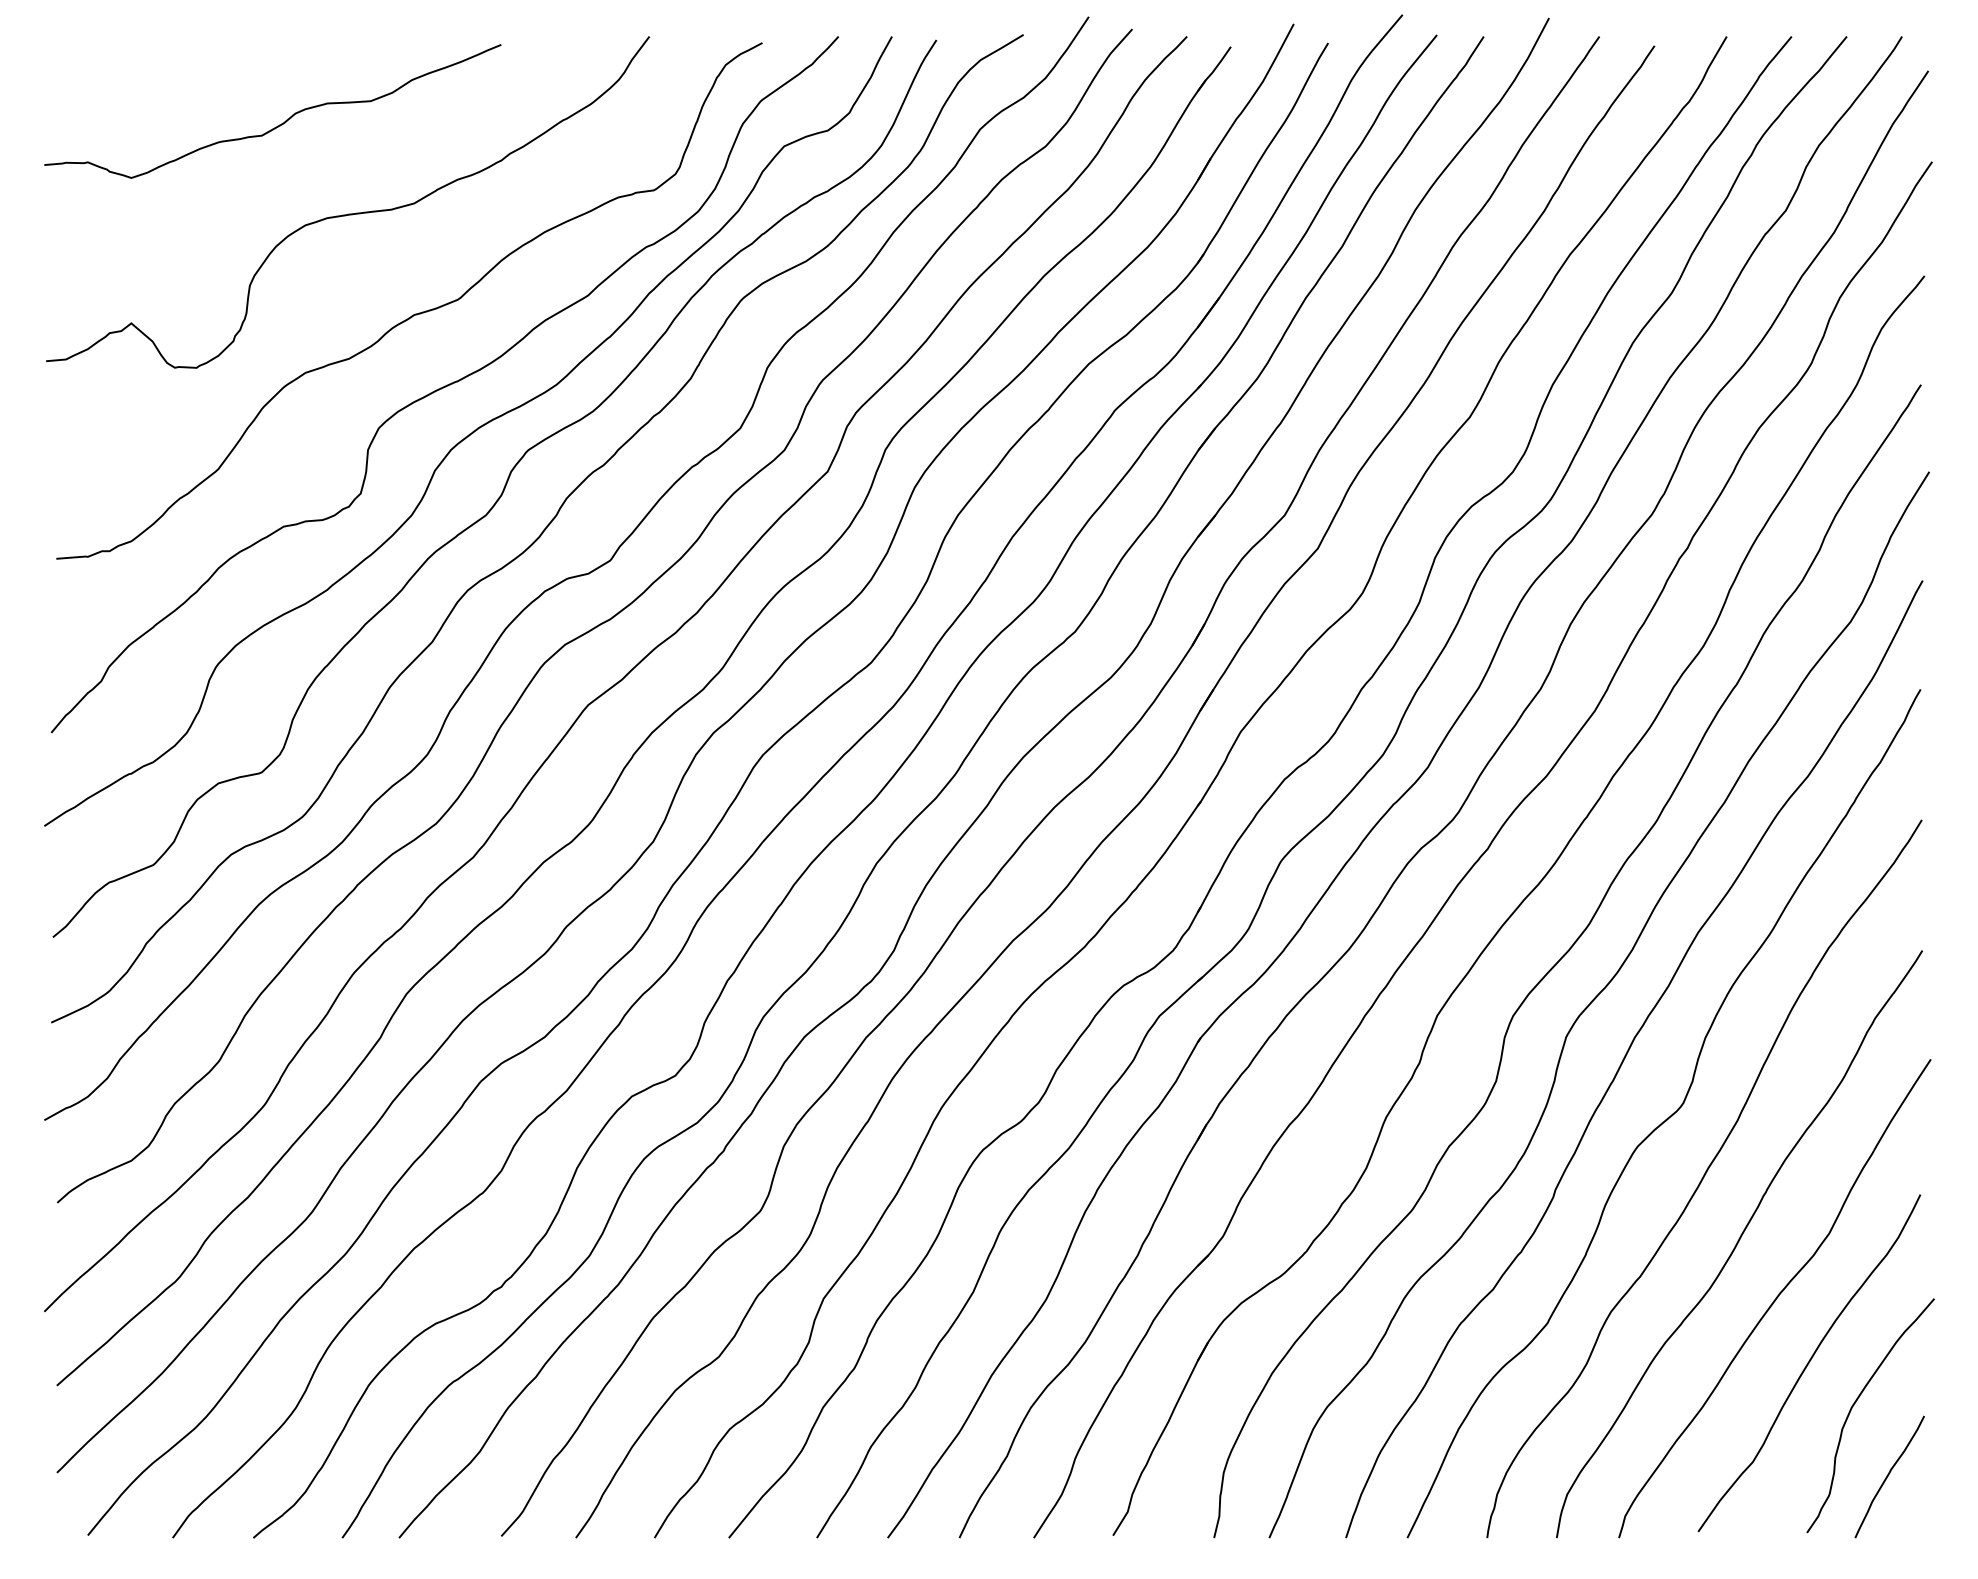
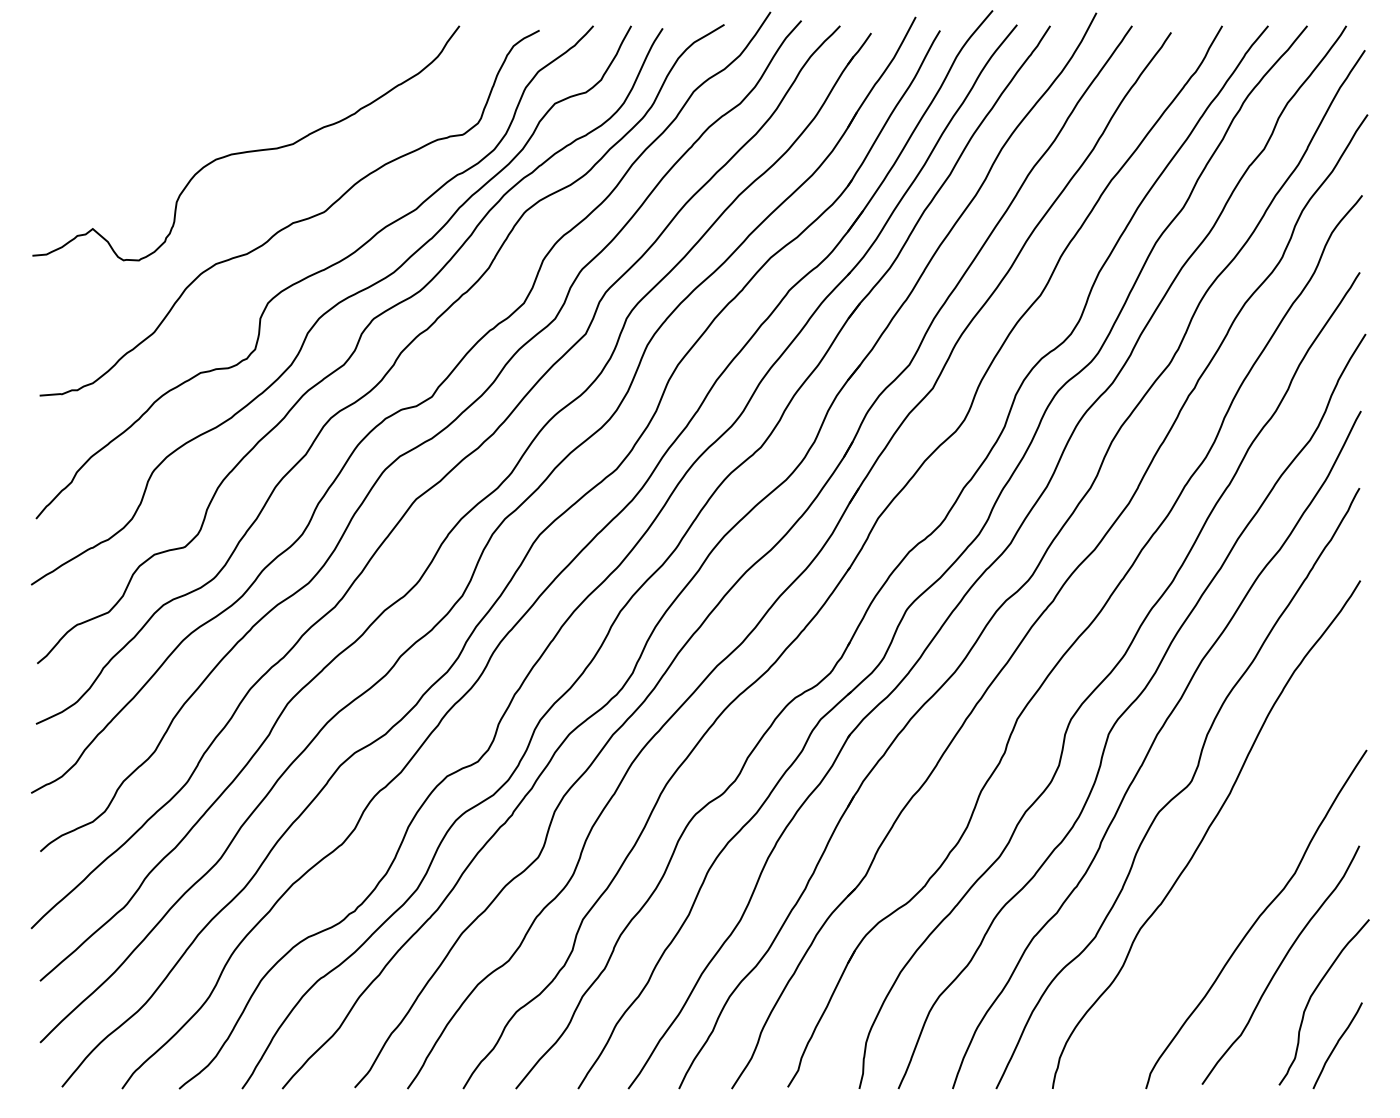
curve: (279, 124) -> (197, 88), removed
curve: (1738, 1243) -> (1230, 880), removed

